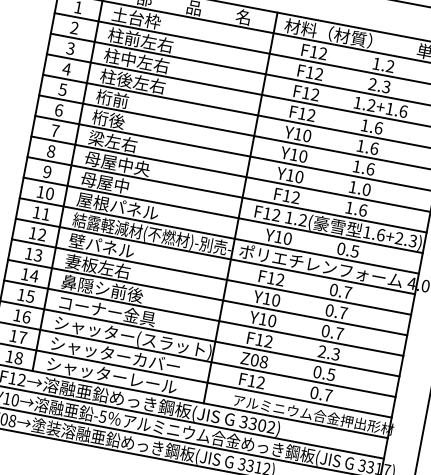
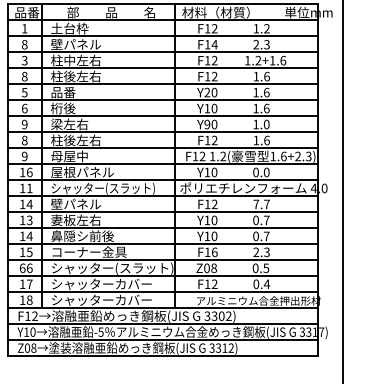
text: (74, 27) -> (24, 44), 2 -> 8
text: (140, 40) -> (75, 44), 柱前左右 -> 壁パネル
text: (66, 68) -> (24, 76), 4 -> 8
text: (318, 73) -> (214, 44), F12 -> F14
text: (112, 99) -> (63, 92), 桁前 -> 品番
text: (54, 130) -> (24, 124), 7 -> 9
text: (298, 134) -> (207, 92), Y10 -> Y20
text: (117, 164) -> (76, 140), 母屋中央 -> 柱後左右
text: (290, 175) -> (207, 124), Y10 -> Y90
text: (49, 192) -> (29, 171), 10 -> 16
text: (41, 234) -> (29, 204), 12 -> 14
text: (152, 234) -> (112, 188), 結露軽減材(不燃材)-別売- -> シャッター(スラット)
text: (354, 251) -> (266, 172), 0.5 -> 0.0
text: (334, 290) -> (256, 204), 0.7 -> 7.7
text: (17, 315) -> (22, 268), 16 -> 66
text: (268, 341) -> (214, 252), F12 -> F16
text: (153, 382) -> (134, 299), シャッターレール -> シャッターカバー
text: (327, 394) -> (266, 283), 0.7 -> 0.4

